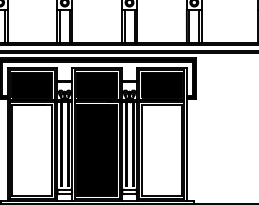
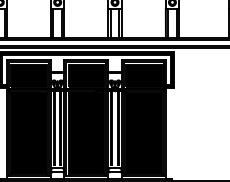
fill: (31, 150) -> (28, 133), added
fill: (161, 150) -> (143, 133), added

